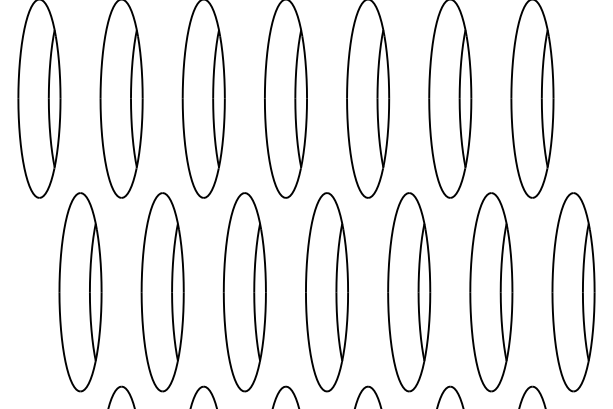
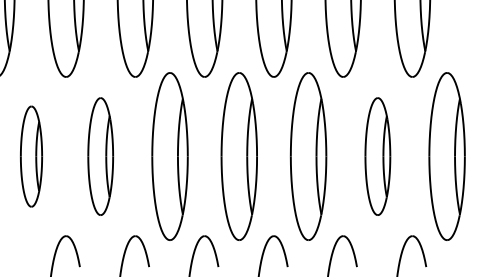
part: (80, 292) -> (31, 156), size x0.6
part: (162, 292) -> (100, 156), size x0.7
part: (491, 292) -> (377, 156), size x0.7

